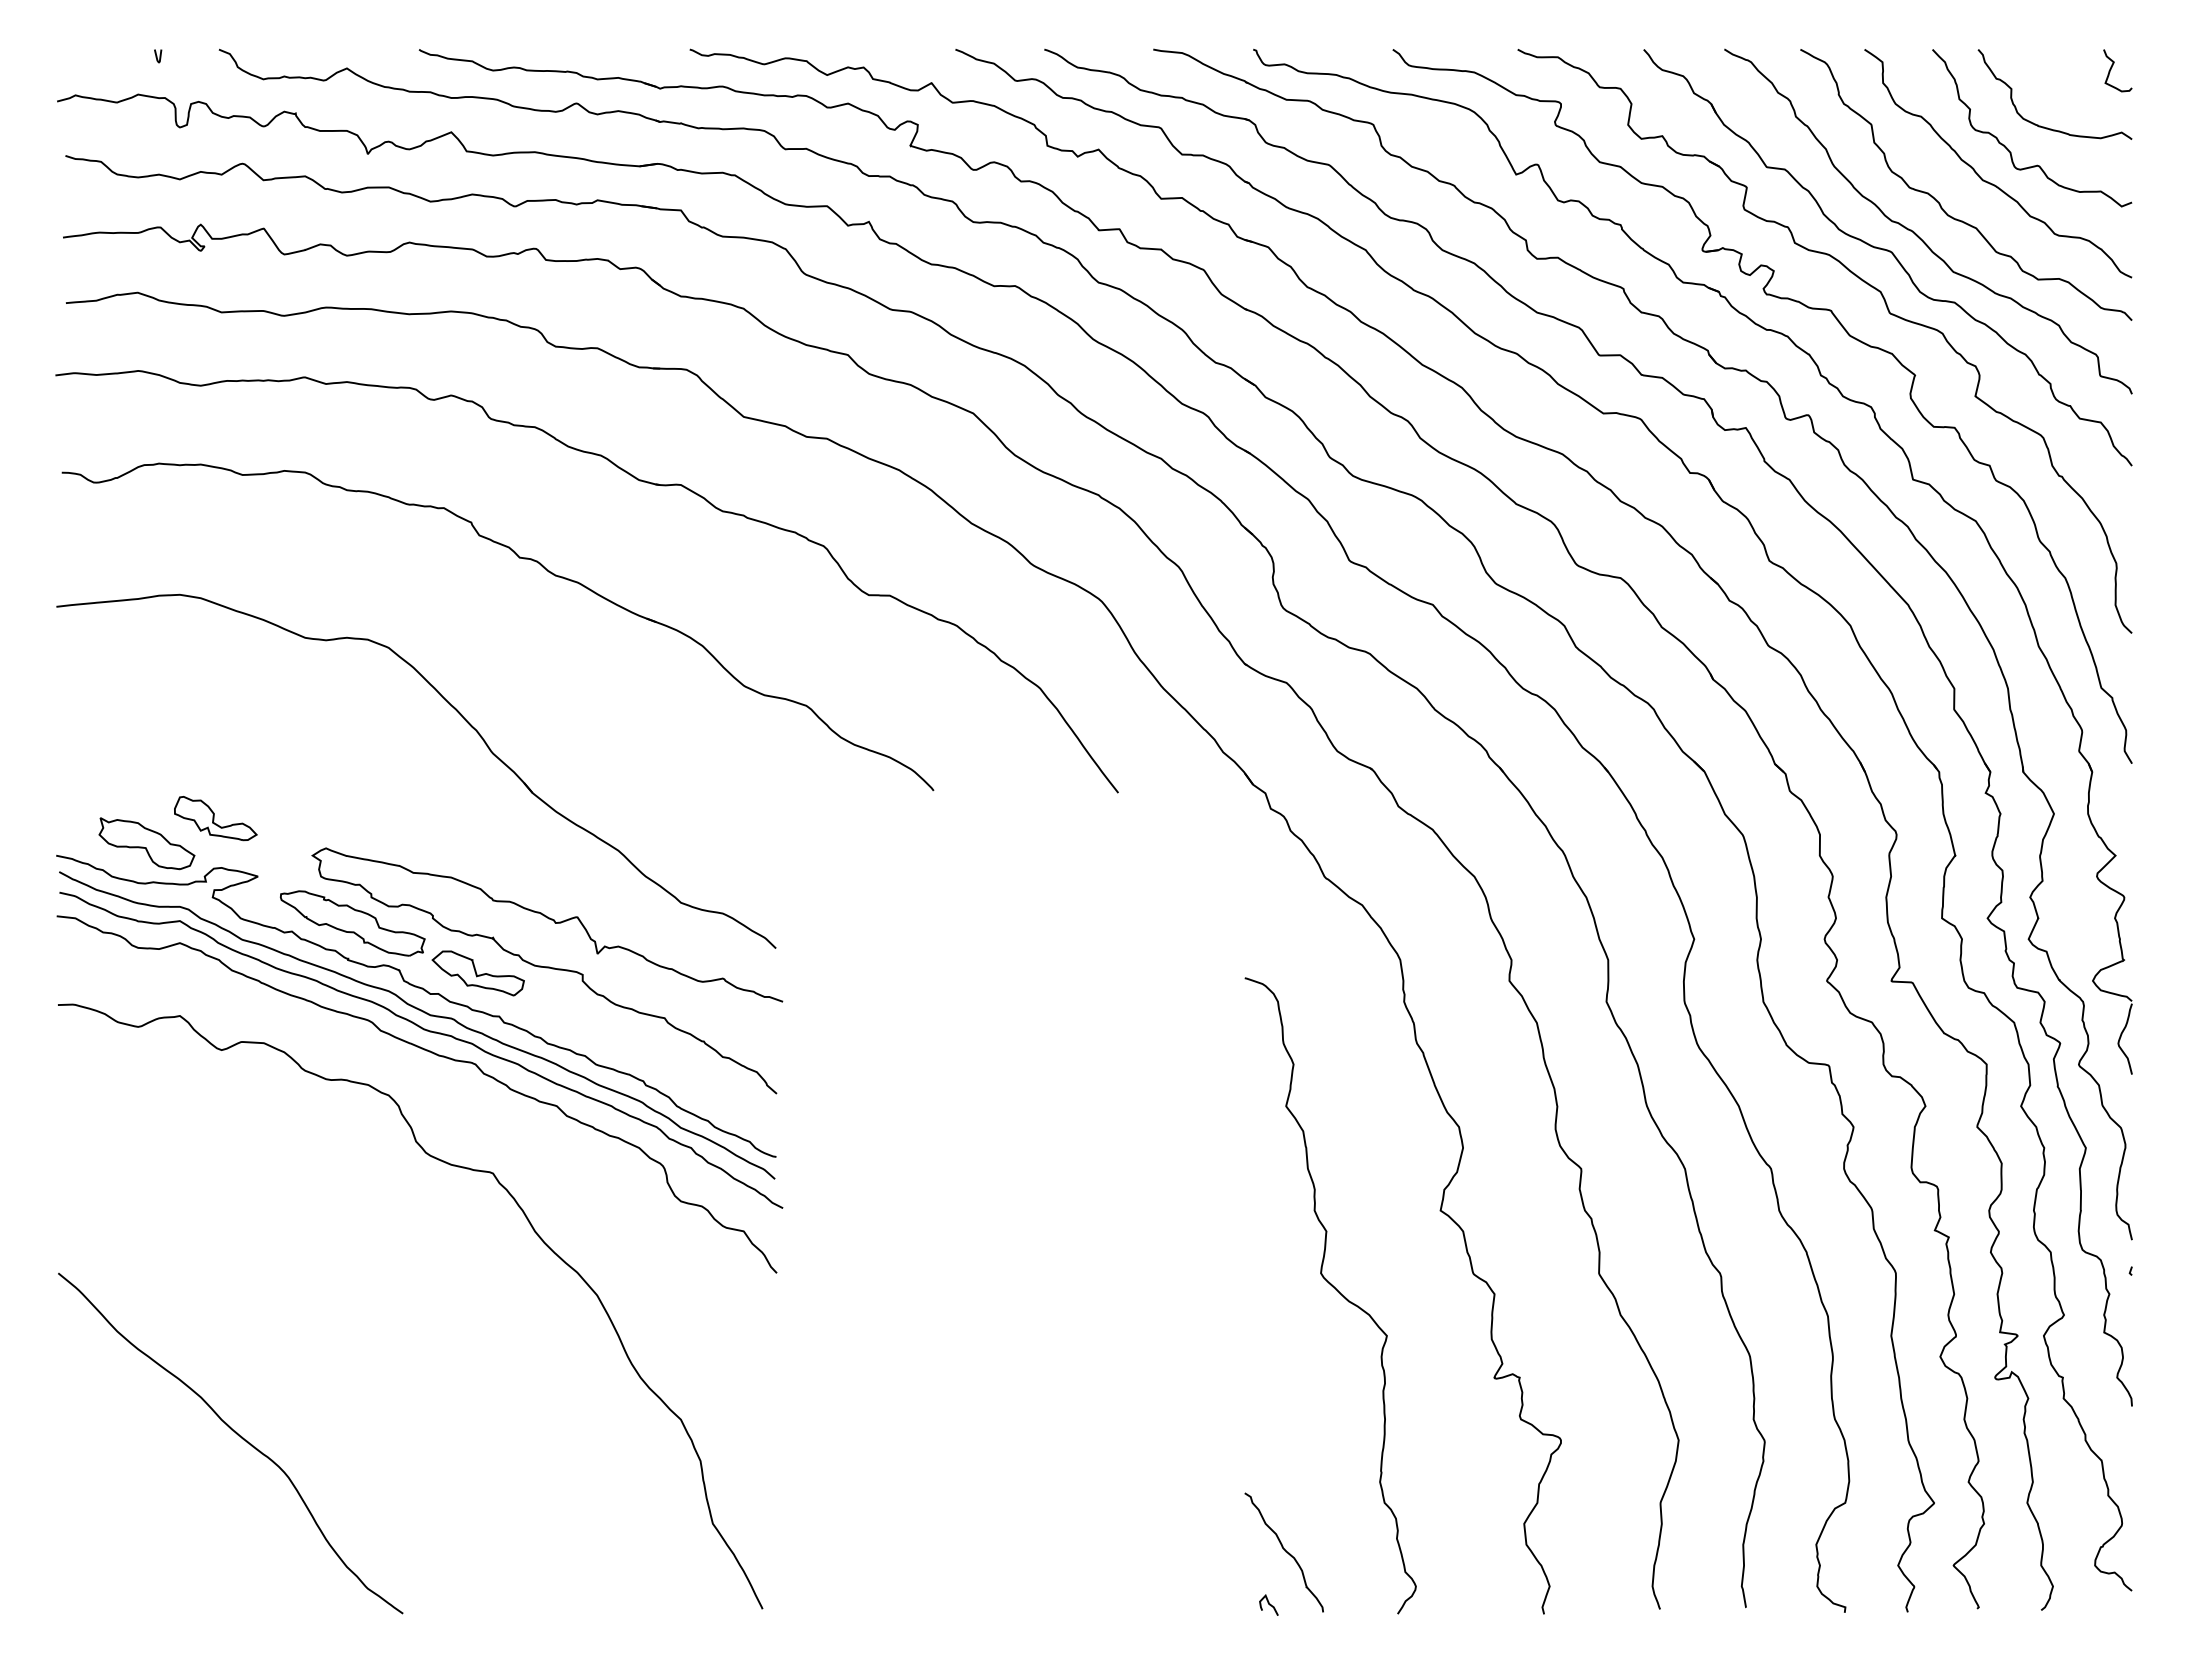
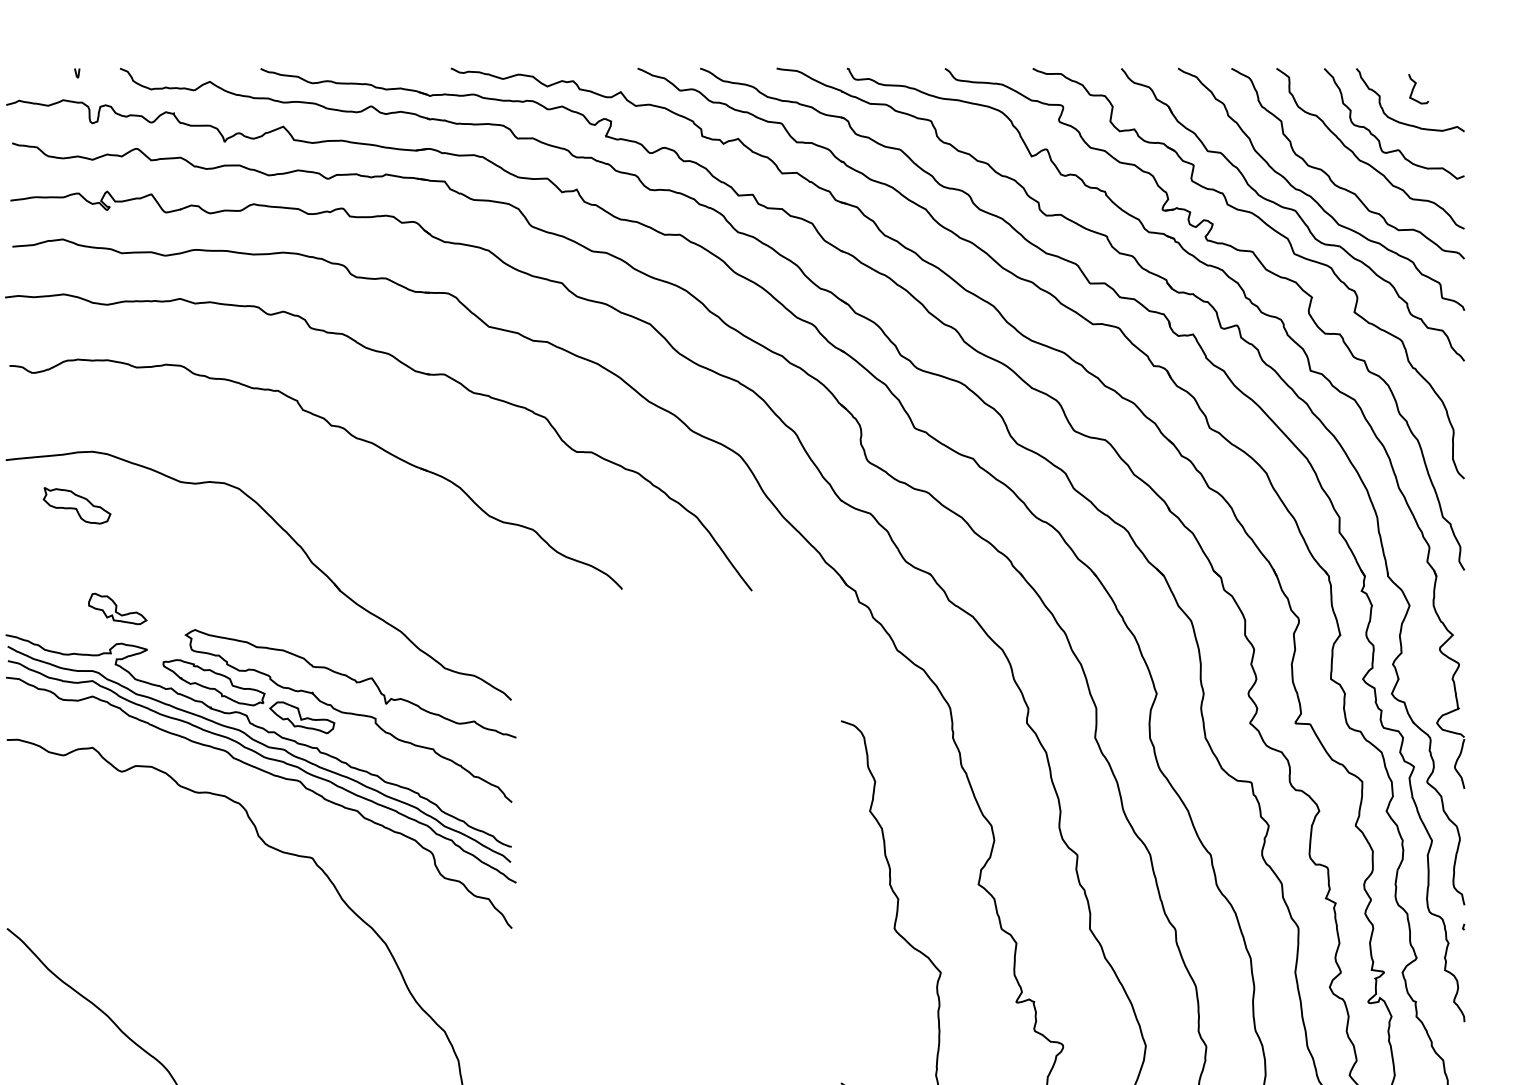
curve: (2112, 67) -> (1414, 86), moved
part: (146, 843) -> (76, 505), moved

